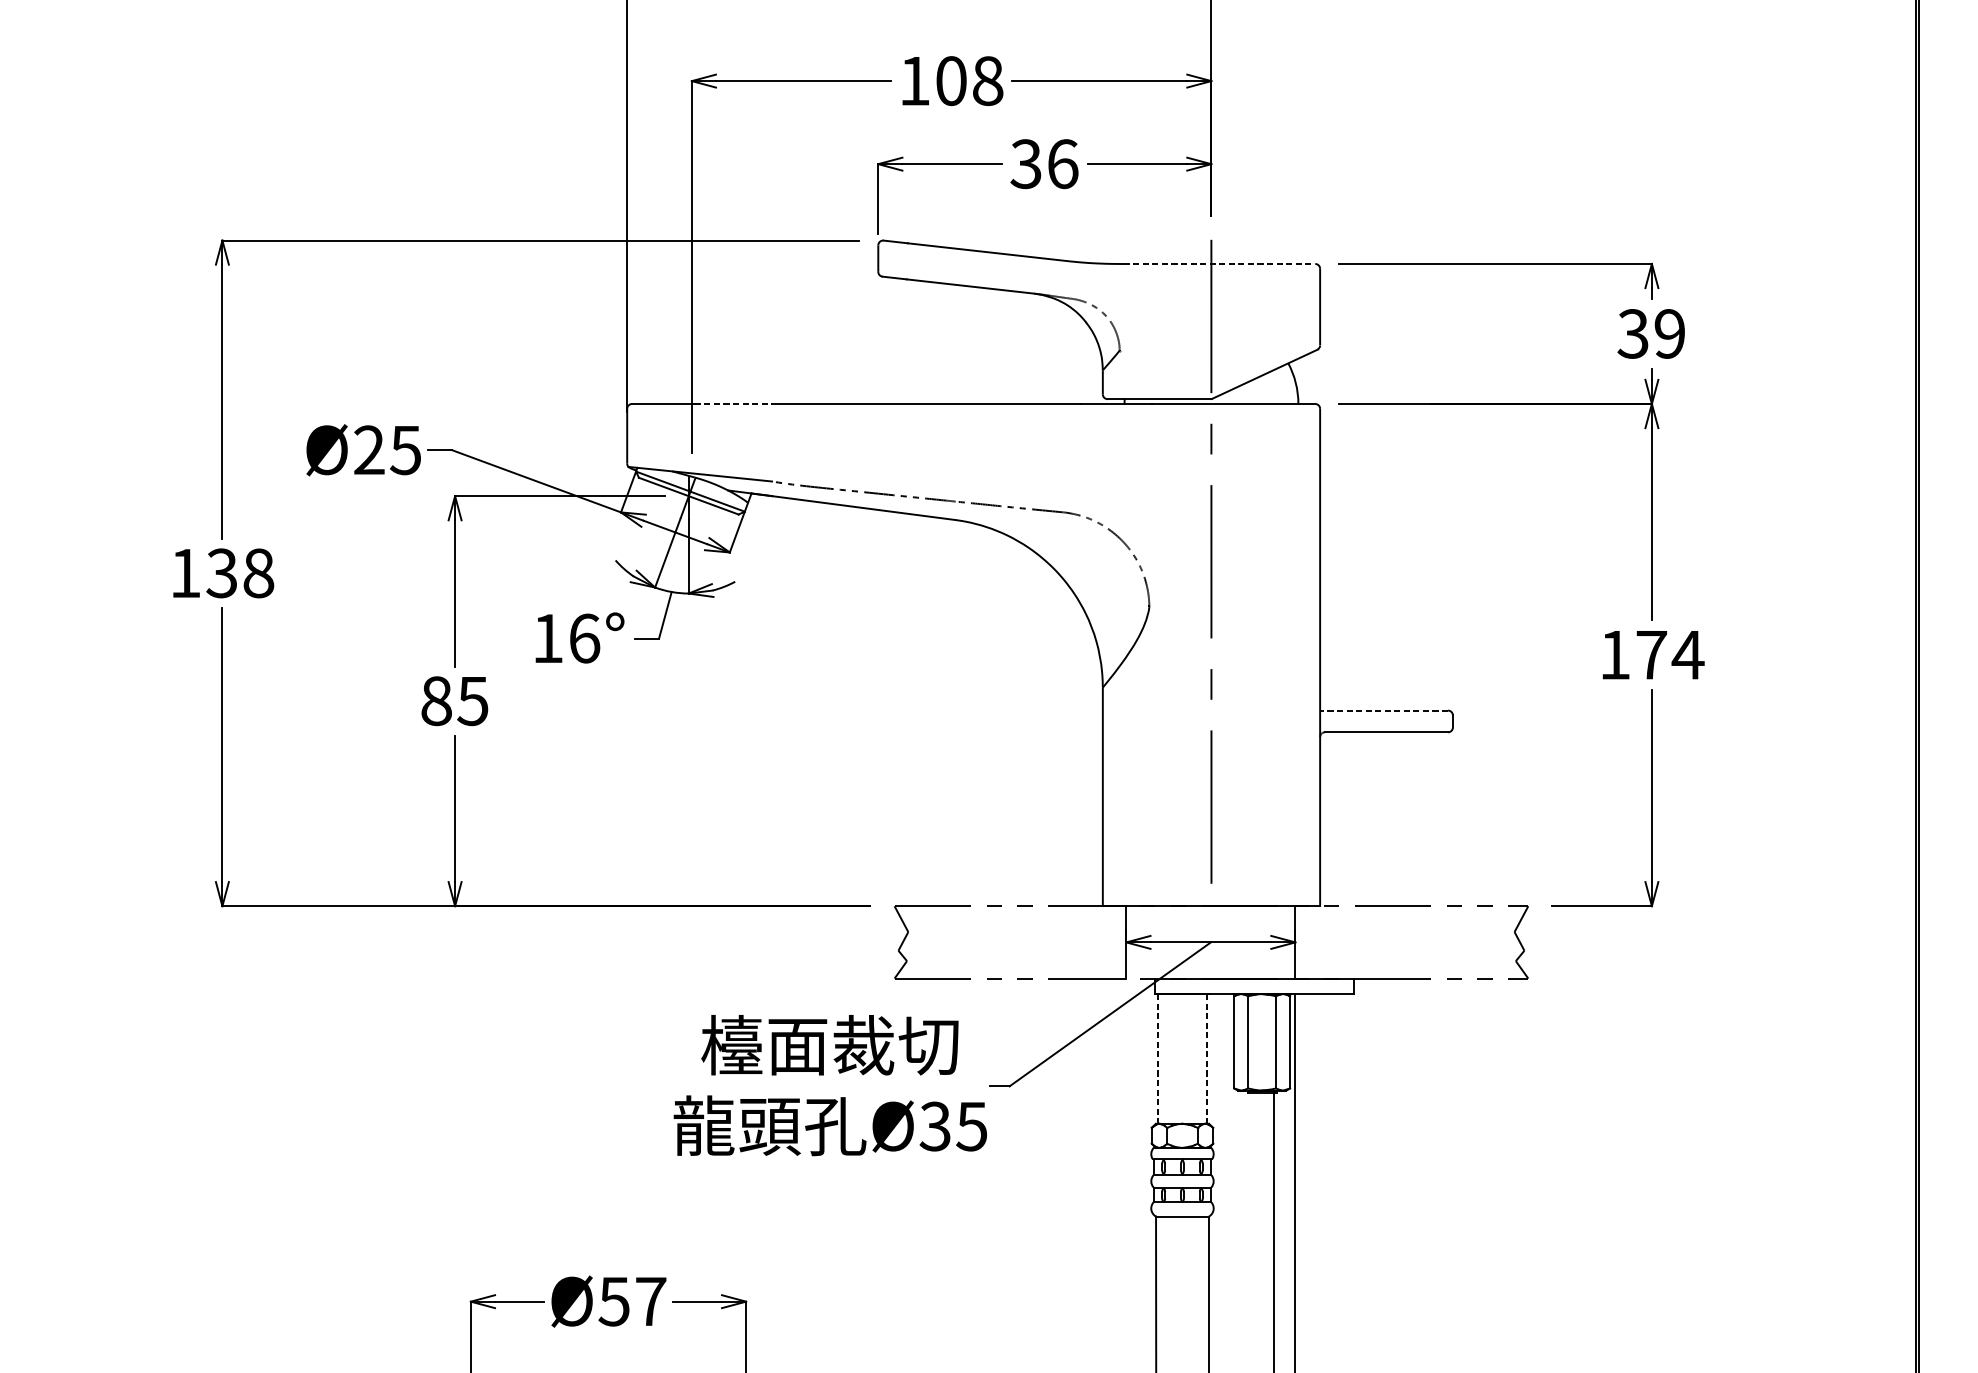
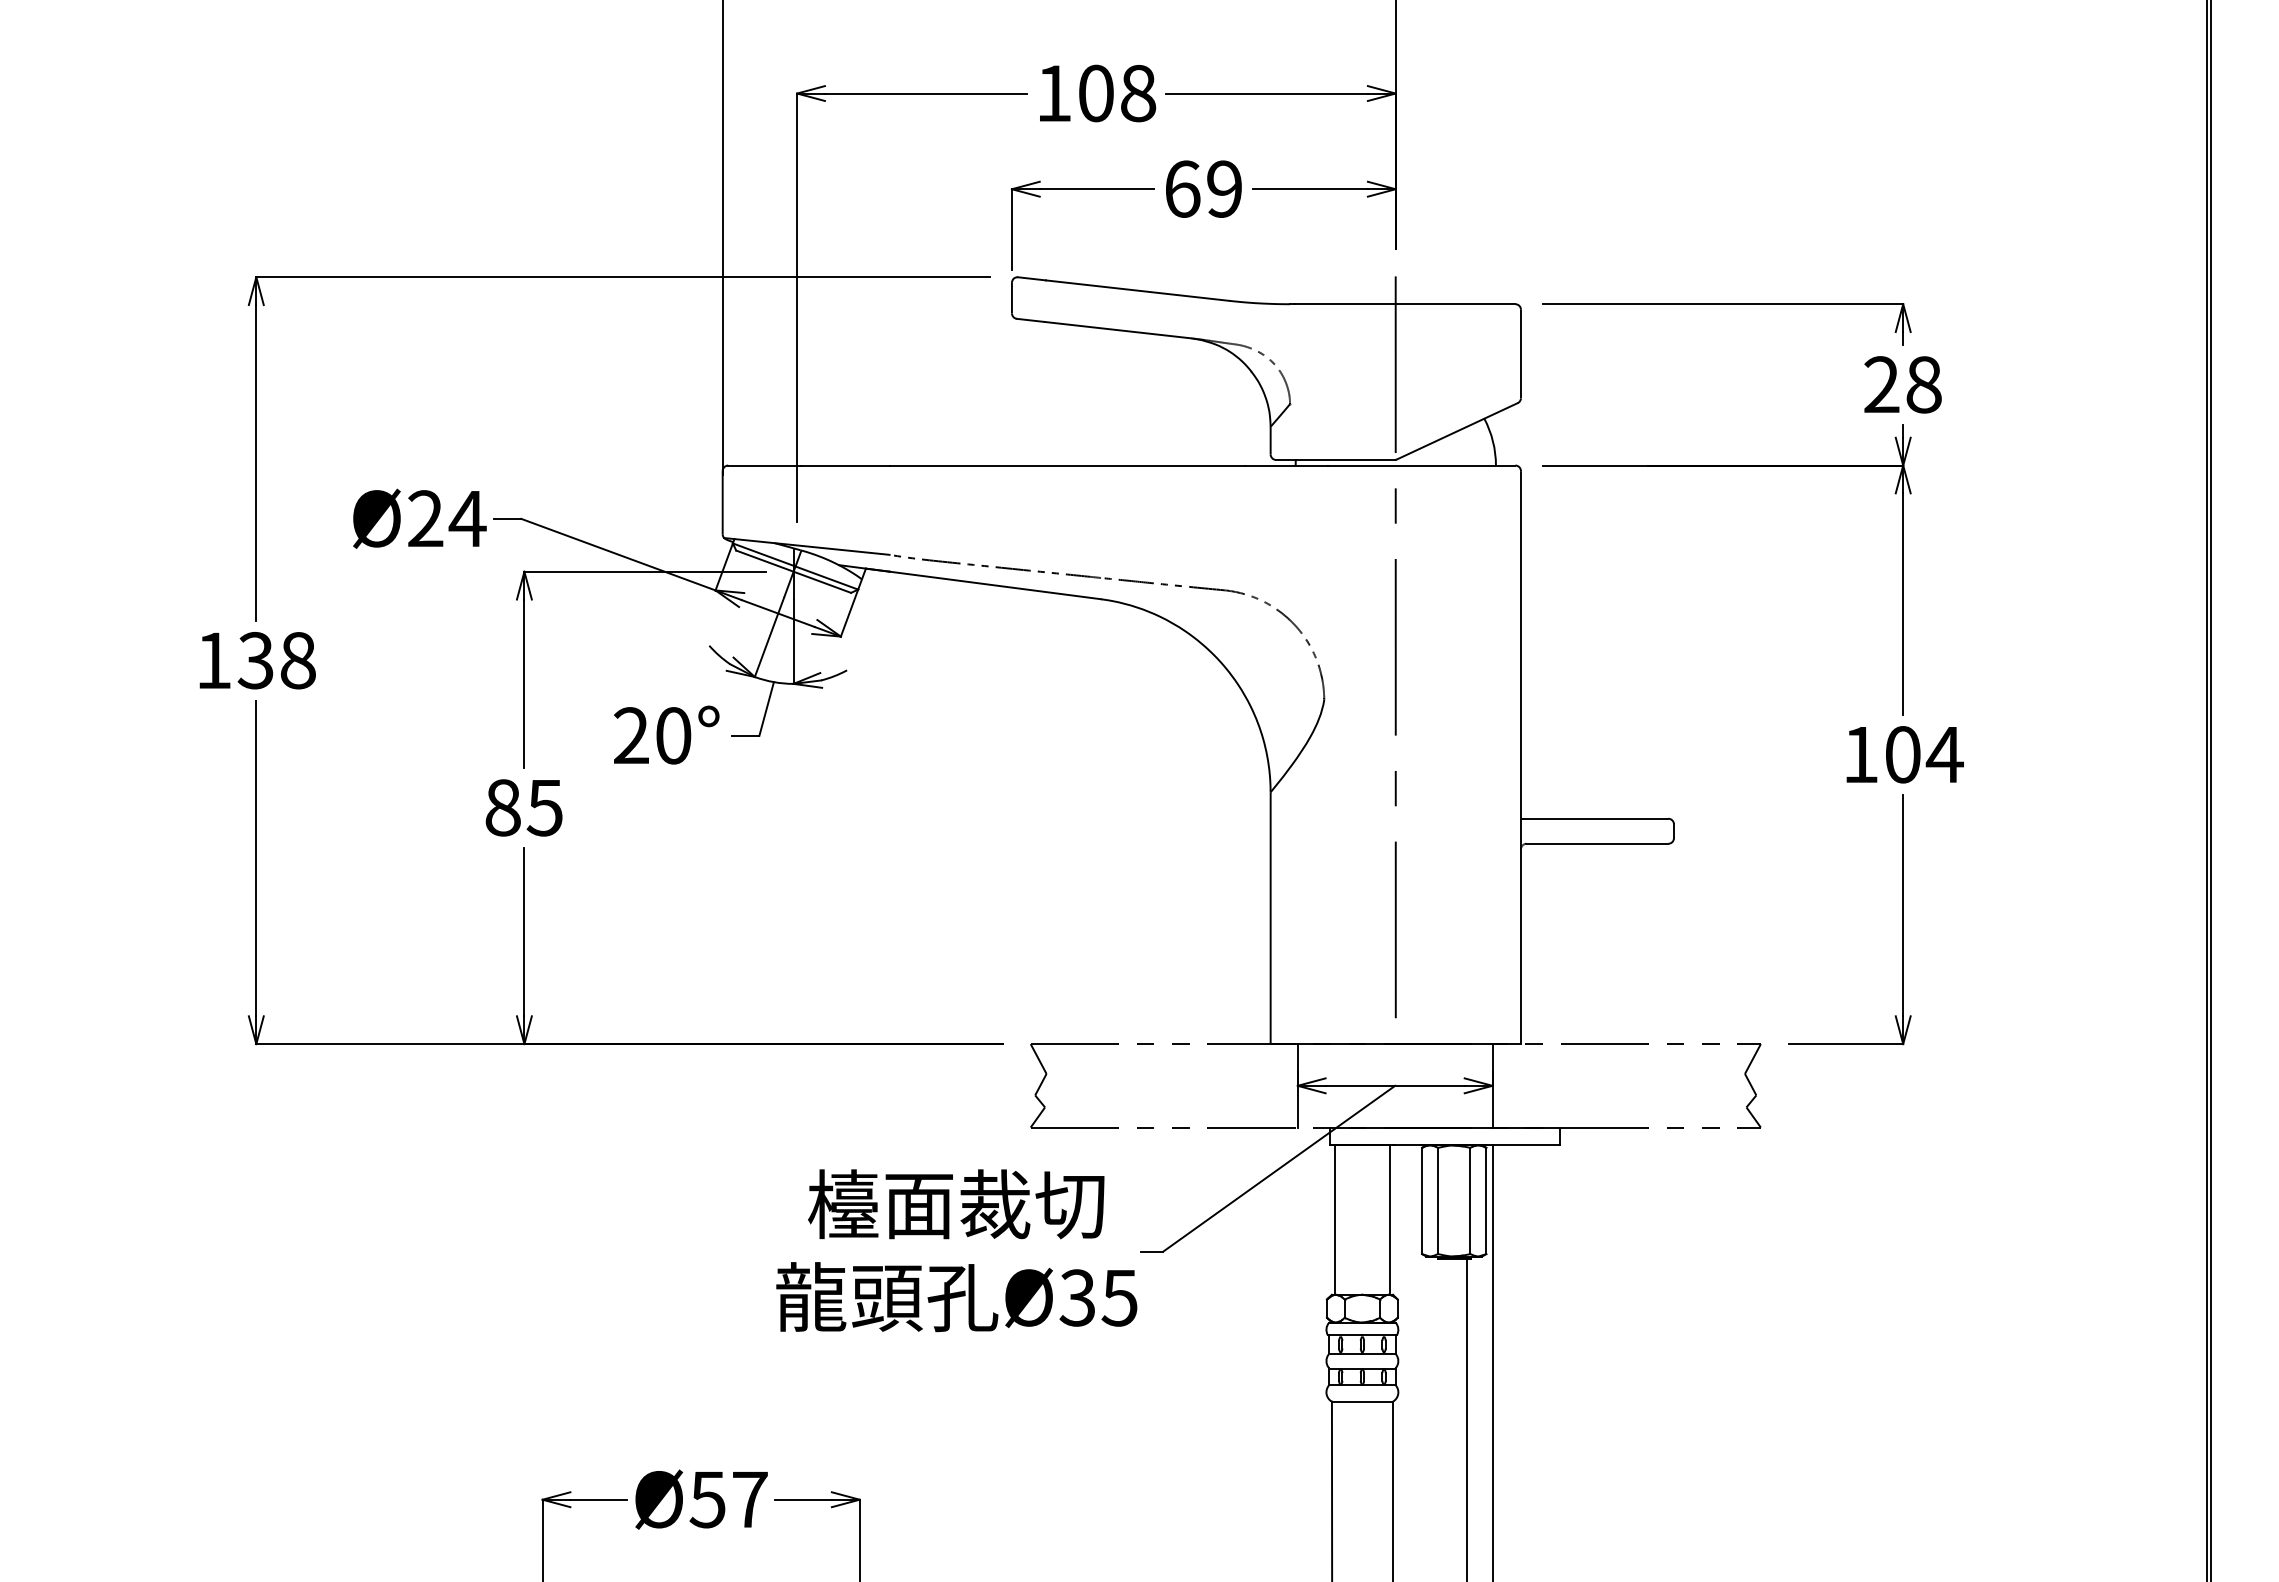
text: (1044, 163) -> (1203, 188), 36 -> 69
line: (1219, 264) -> (1405, 304), dashed -> solid
text: (1651, 333) -> (1902, 384), 39 -> 28
line: (733, 403) -> (845, 465), dashed -> solid
text: (405, 450) -> (467, 519), 25 -> 24
text: (566, 638) -> (652, 735), 16° -> 20°
text: (1651, 654) -> (1902, 754), 174 -> 104
line: (1385, 710) -> (1596, 818), dashed -> solid
line: (1158, 1059) -> (1334, 1220), dashed -> solid
line: (1206, 1059) -> (1390, 1220), dashed -> solid

